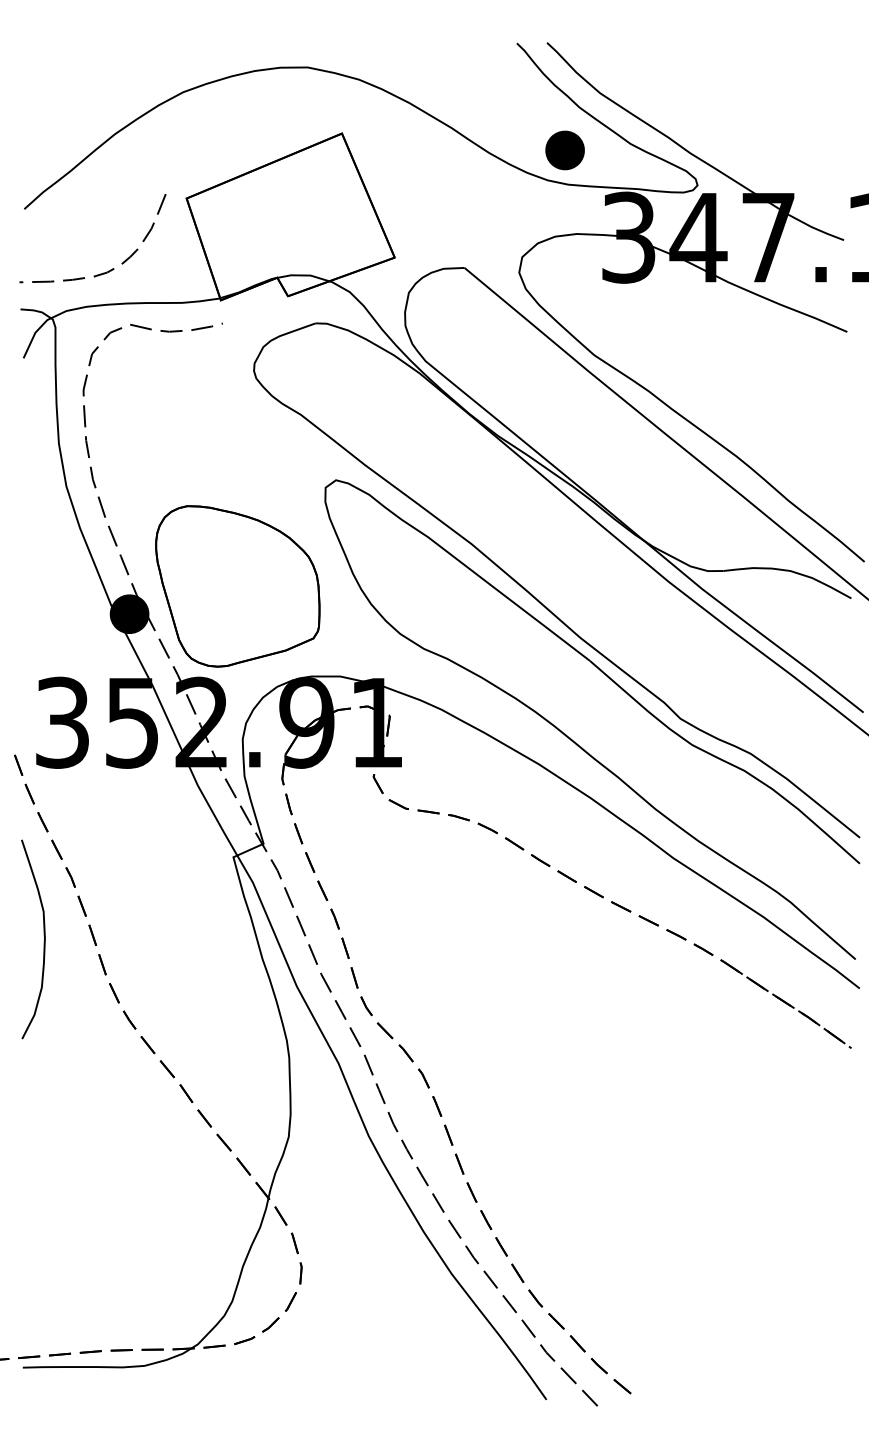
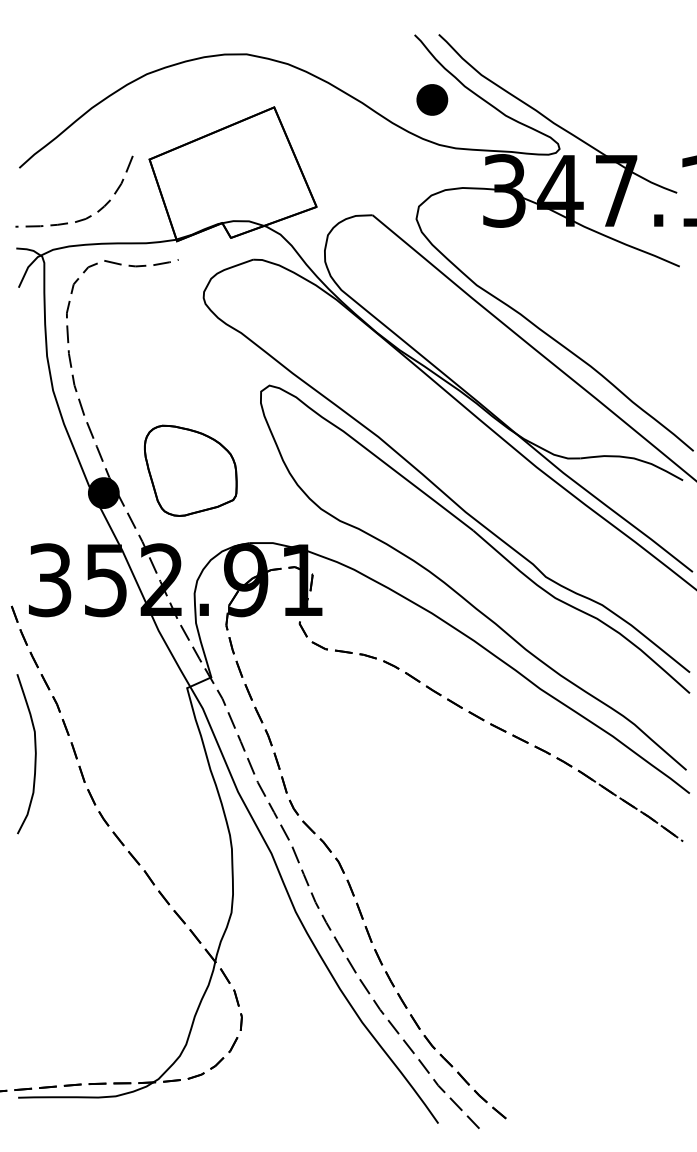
part: (565, 149) -> (432, 99), moved
part: (237, 586) -> (190, 470), size x0.7

